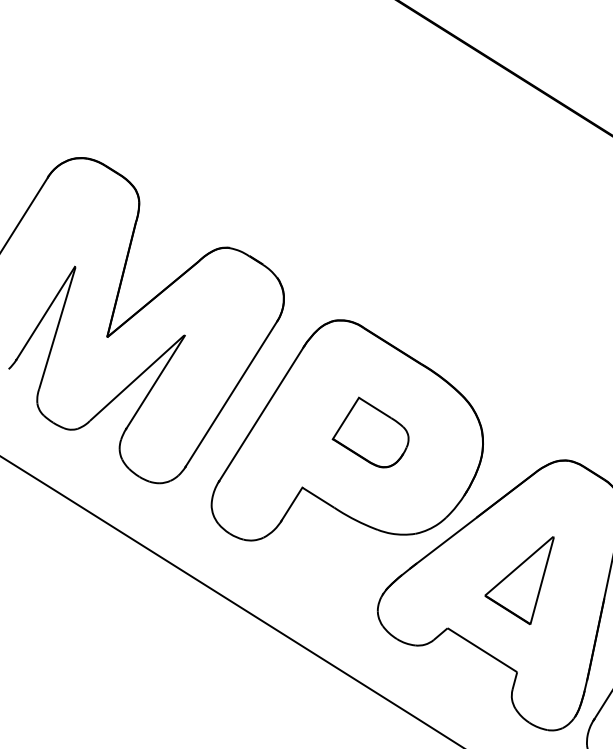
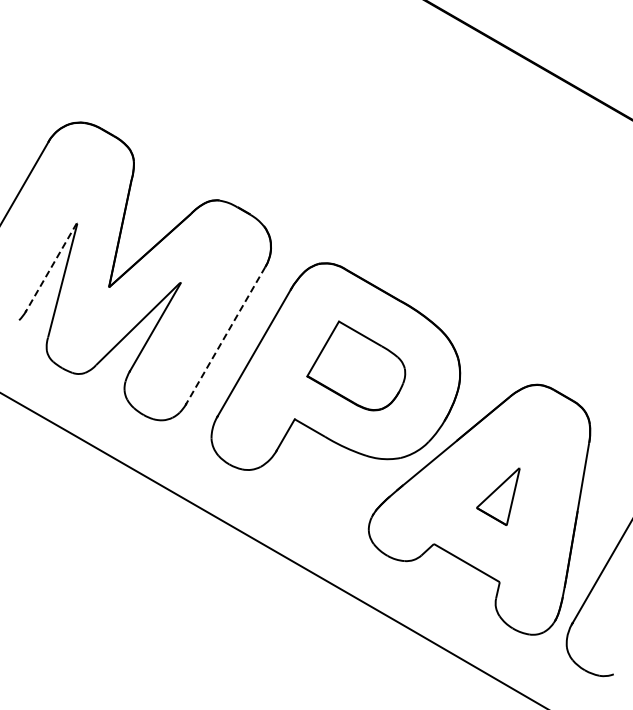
line: (45, 313) -> (51, 267), solid -> dashed
line: (231, 394) -> (225, 335), solid -> dashed
part: (370, 432) -> (355, 365), size x1.4
part: (519, 579) -> (498, 496), size x0.7

